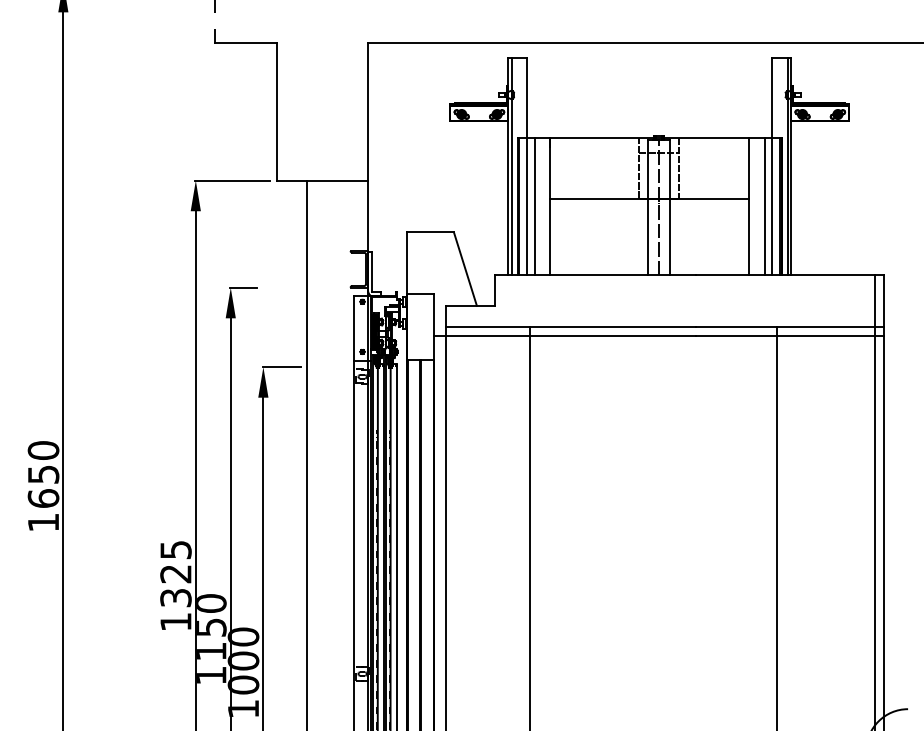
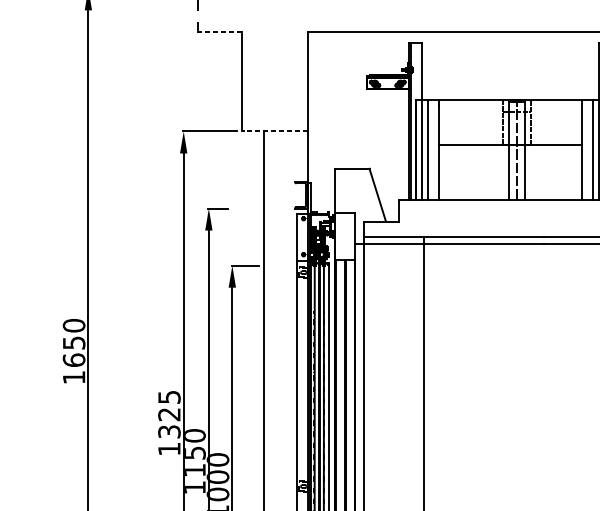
line: (245, 42) -> (219, 32), solid -> dashed
line: (322, 180) -> (274, 131), solid -> dashed

